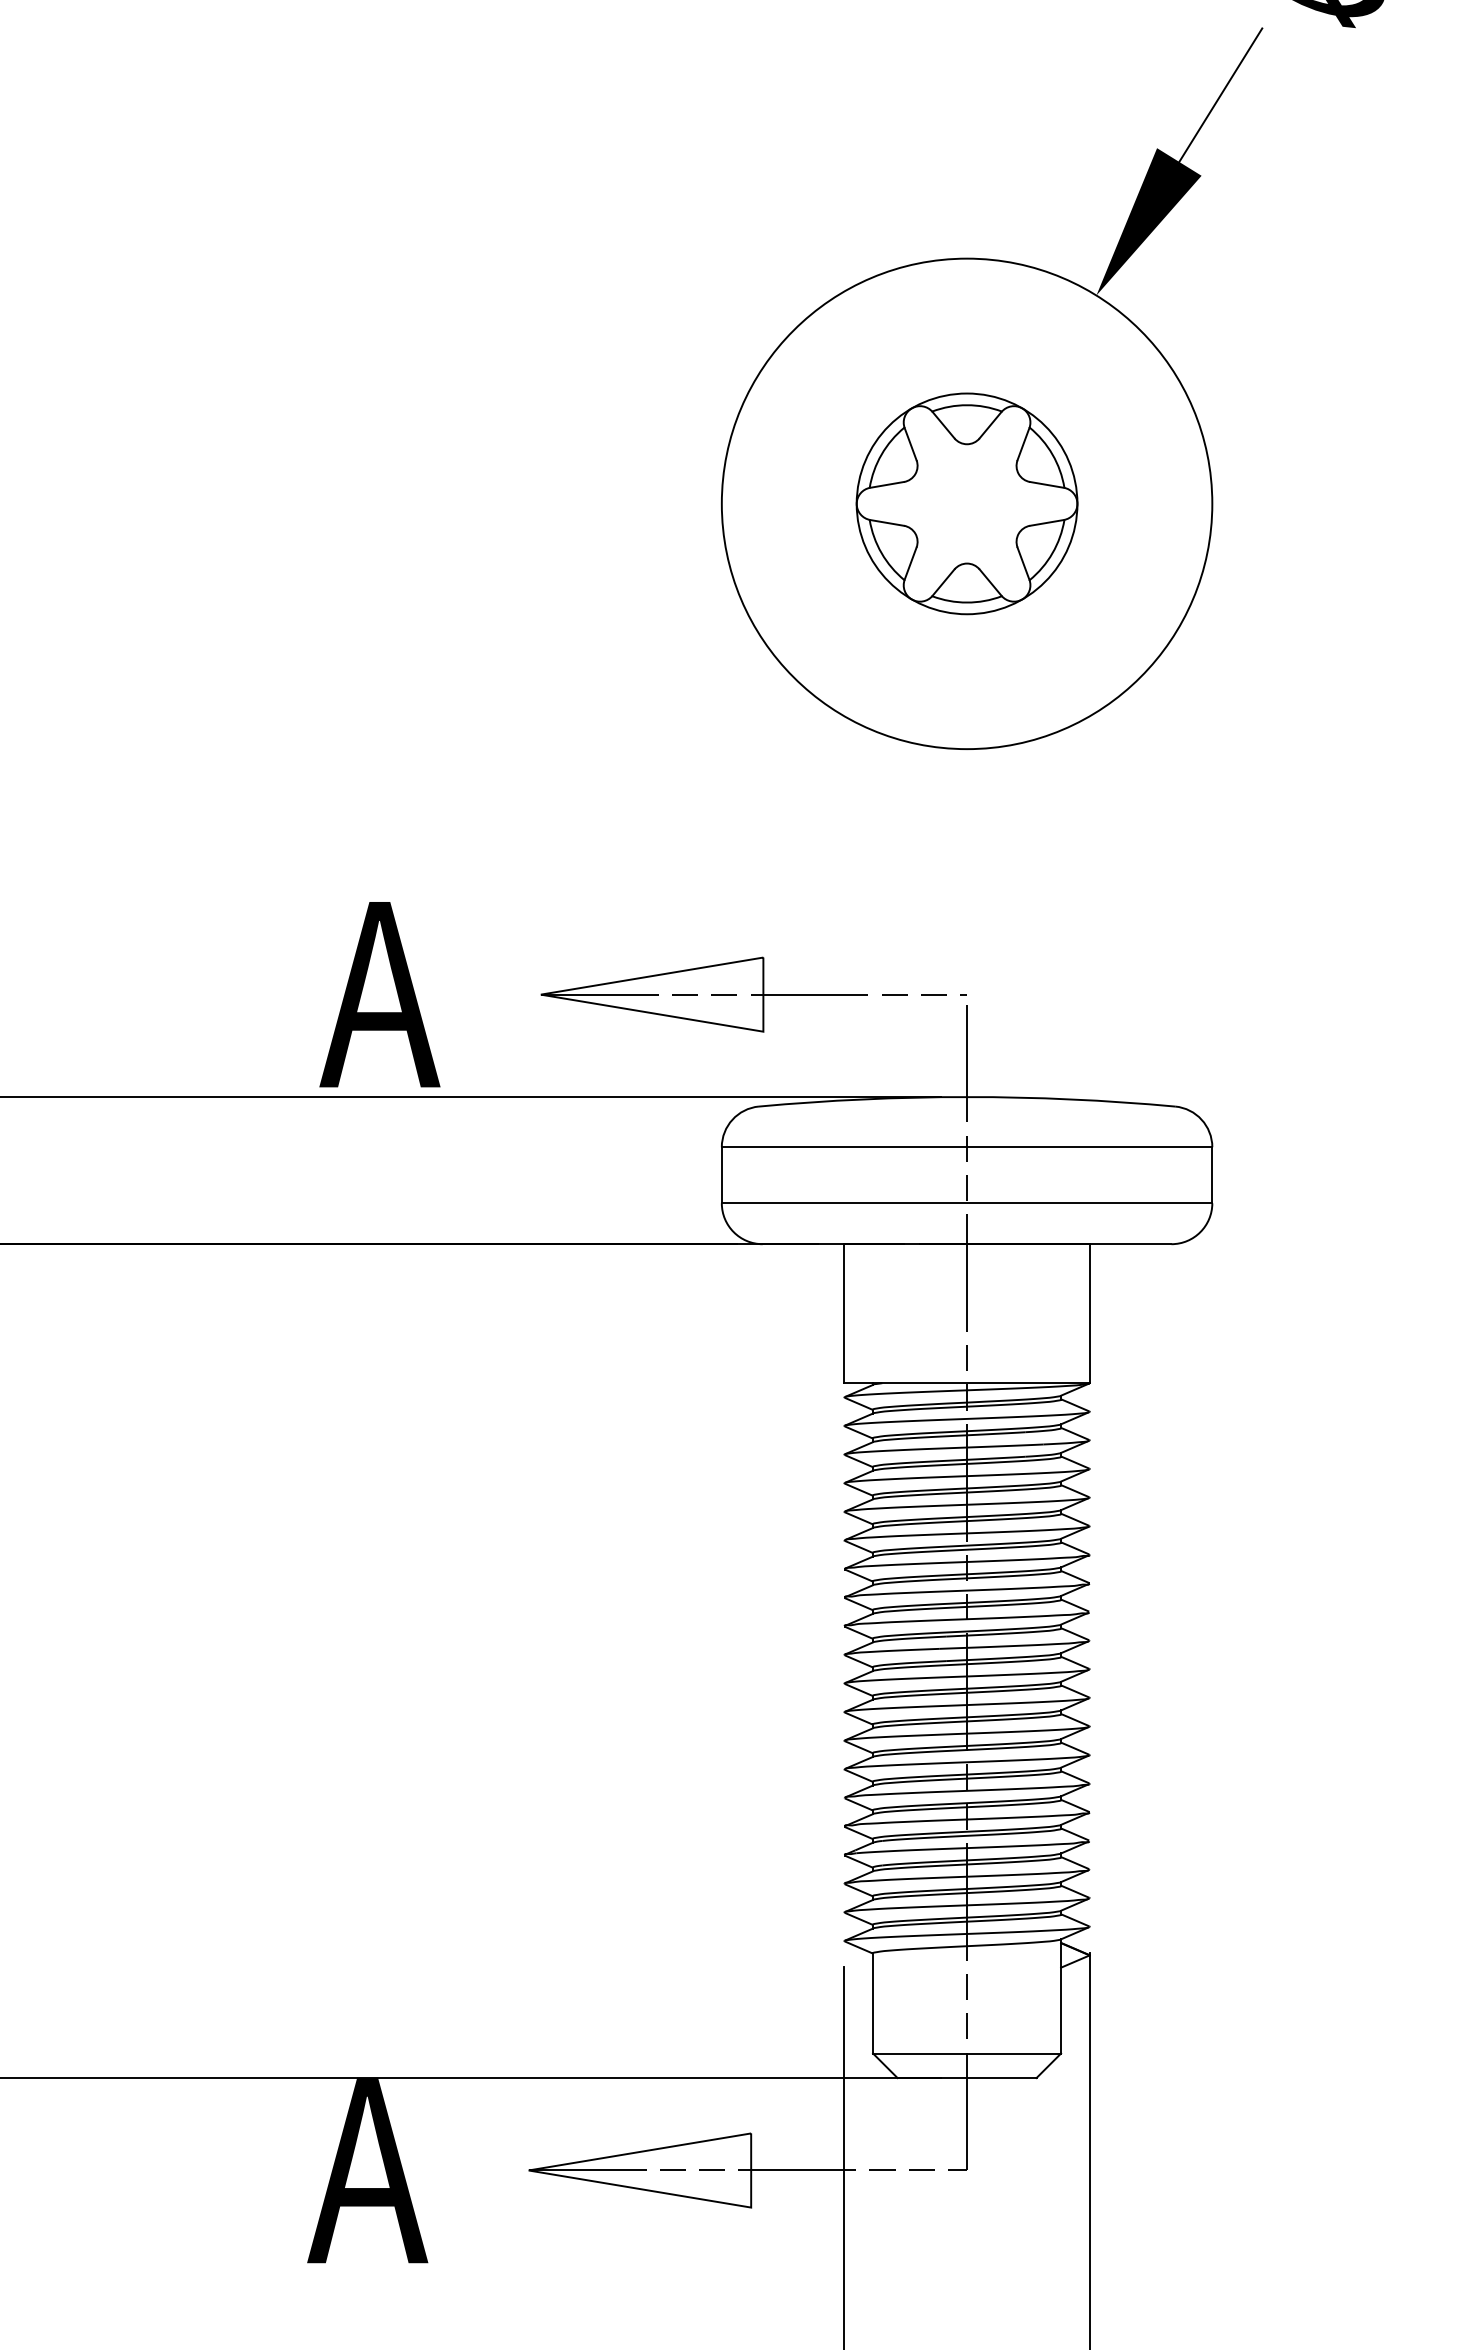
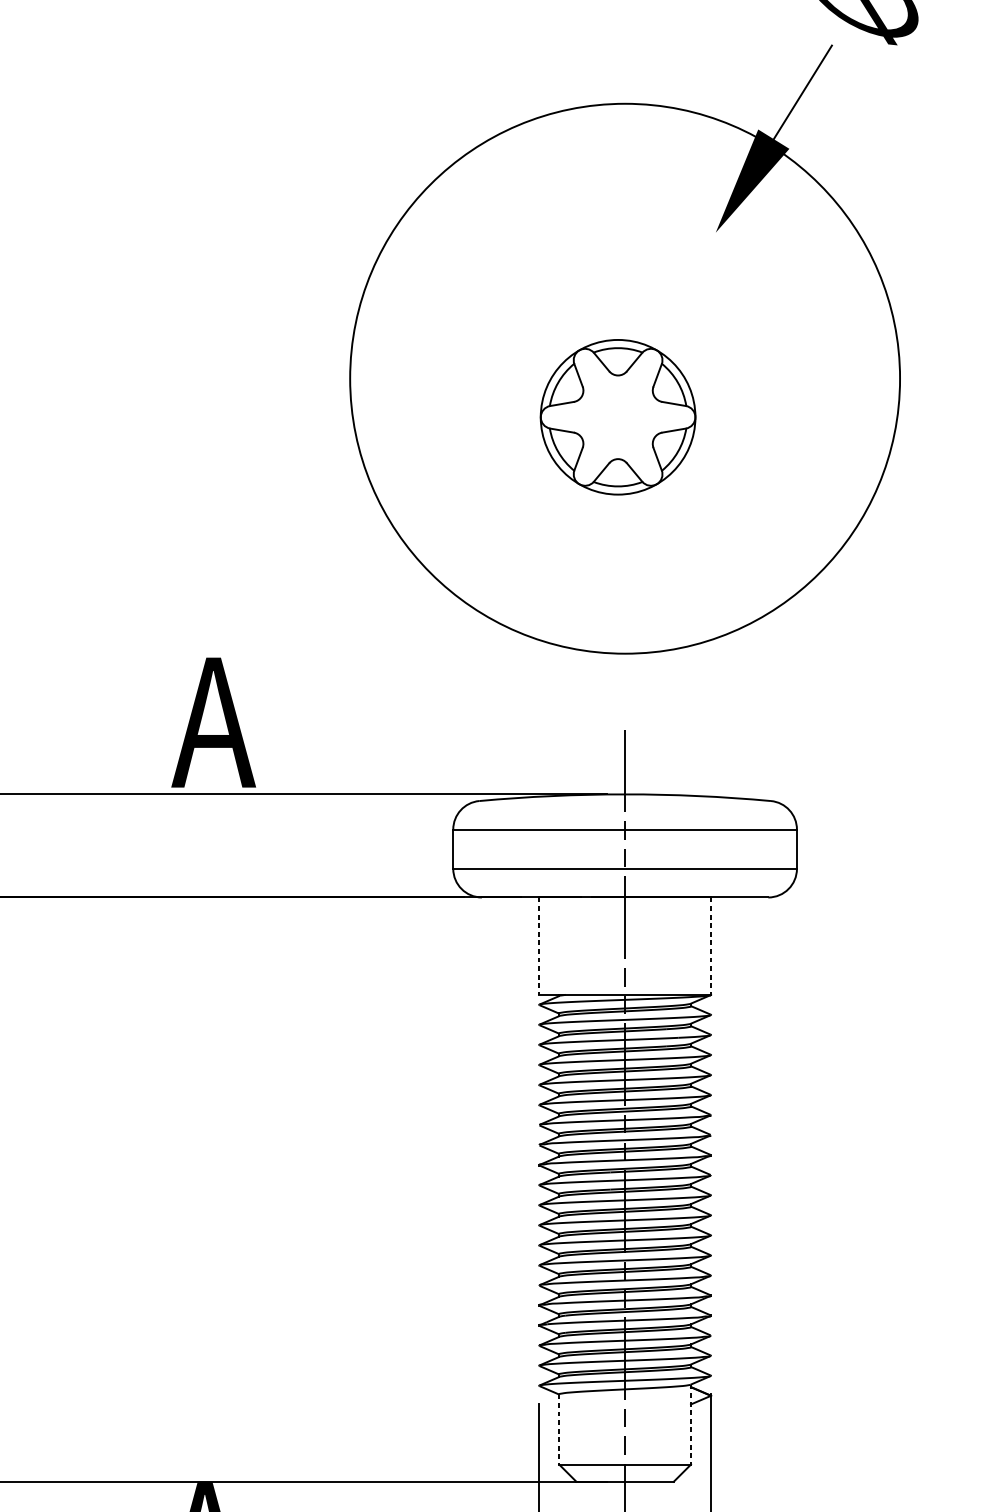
circle: (966, 503) -> (624, 378), size x1.6
part: (966, 503) -> (617, 417), moved
part: (753, 994) -> (475, 722), removed
line: (844, 1314) -> (539, 946), solid -> dashed
line: (1089, 1314) -> (710, 946), solid -> dashed
line: (1061, 1996) -> (691, 1424), solid -> dashed
line: (873, 2003) -> (559, 1429), solid -> dashed

